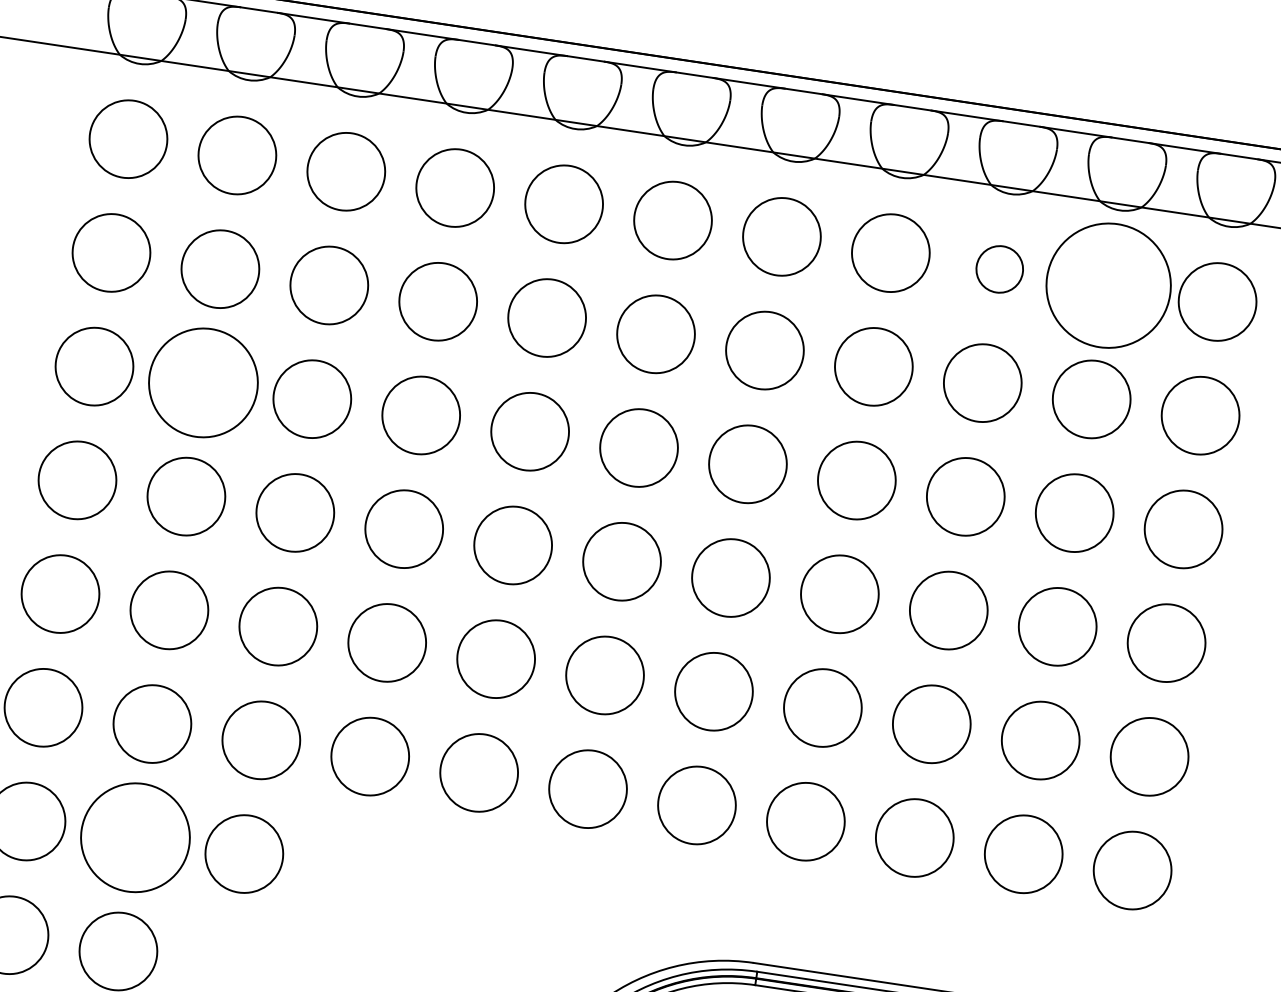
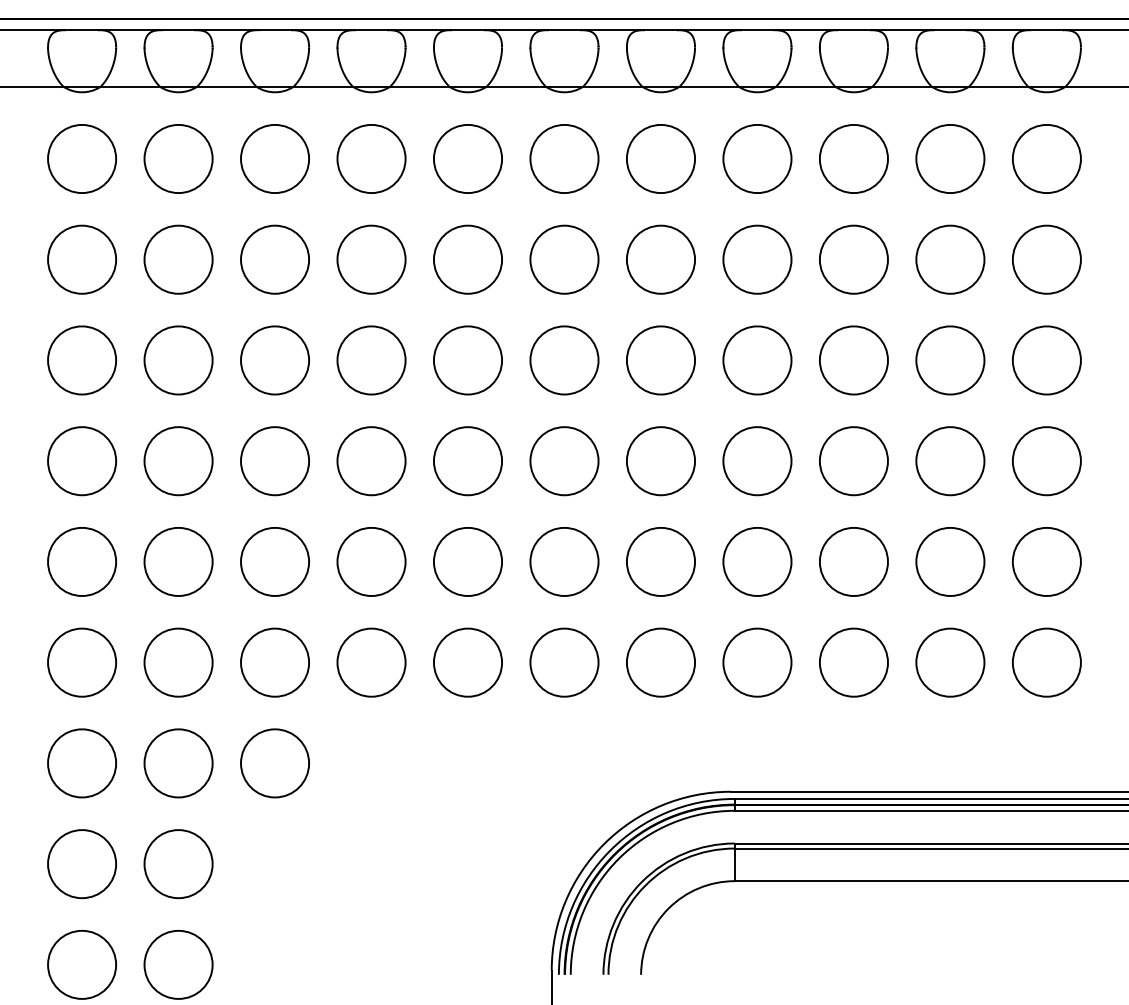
circle: (999, 268) -> (853, 158), size x1.67
circle: (1108, 285) -> (950, 158), size x0.62
circle: (203, 382) -> (178, 360), size x0.71
circle: (135, 837) -> (178, 763), size x0.71

